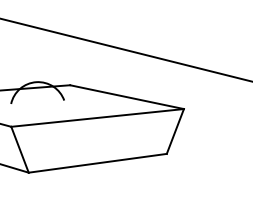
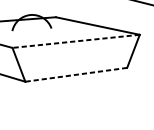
line: (97, 117) -> (76, 41), solid -> dashed
line: (97, 163) -> (76, 74), solid -> dashed

